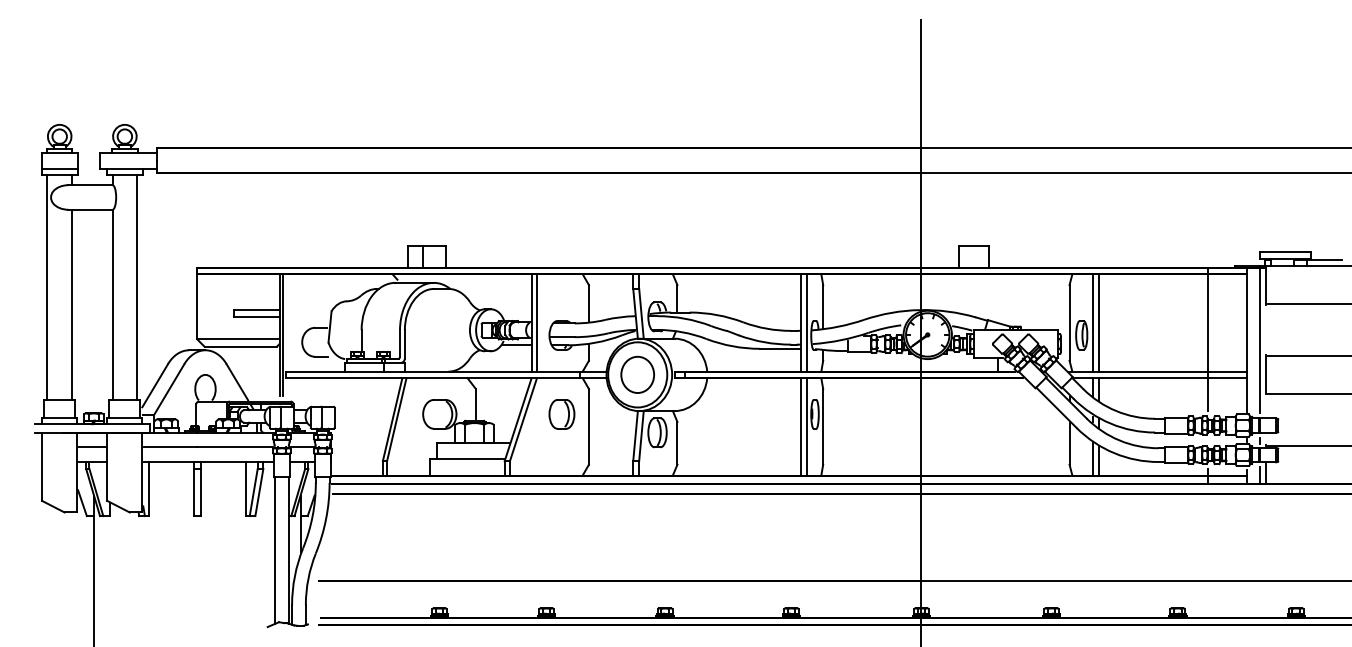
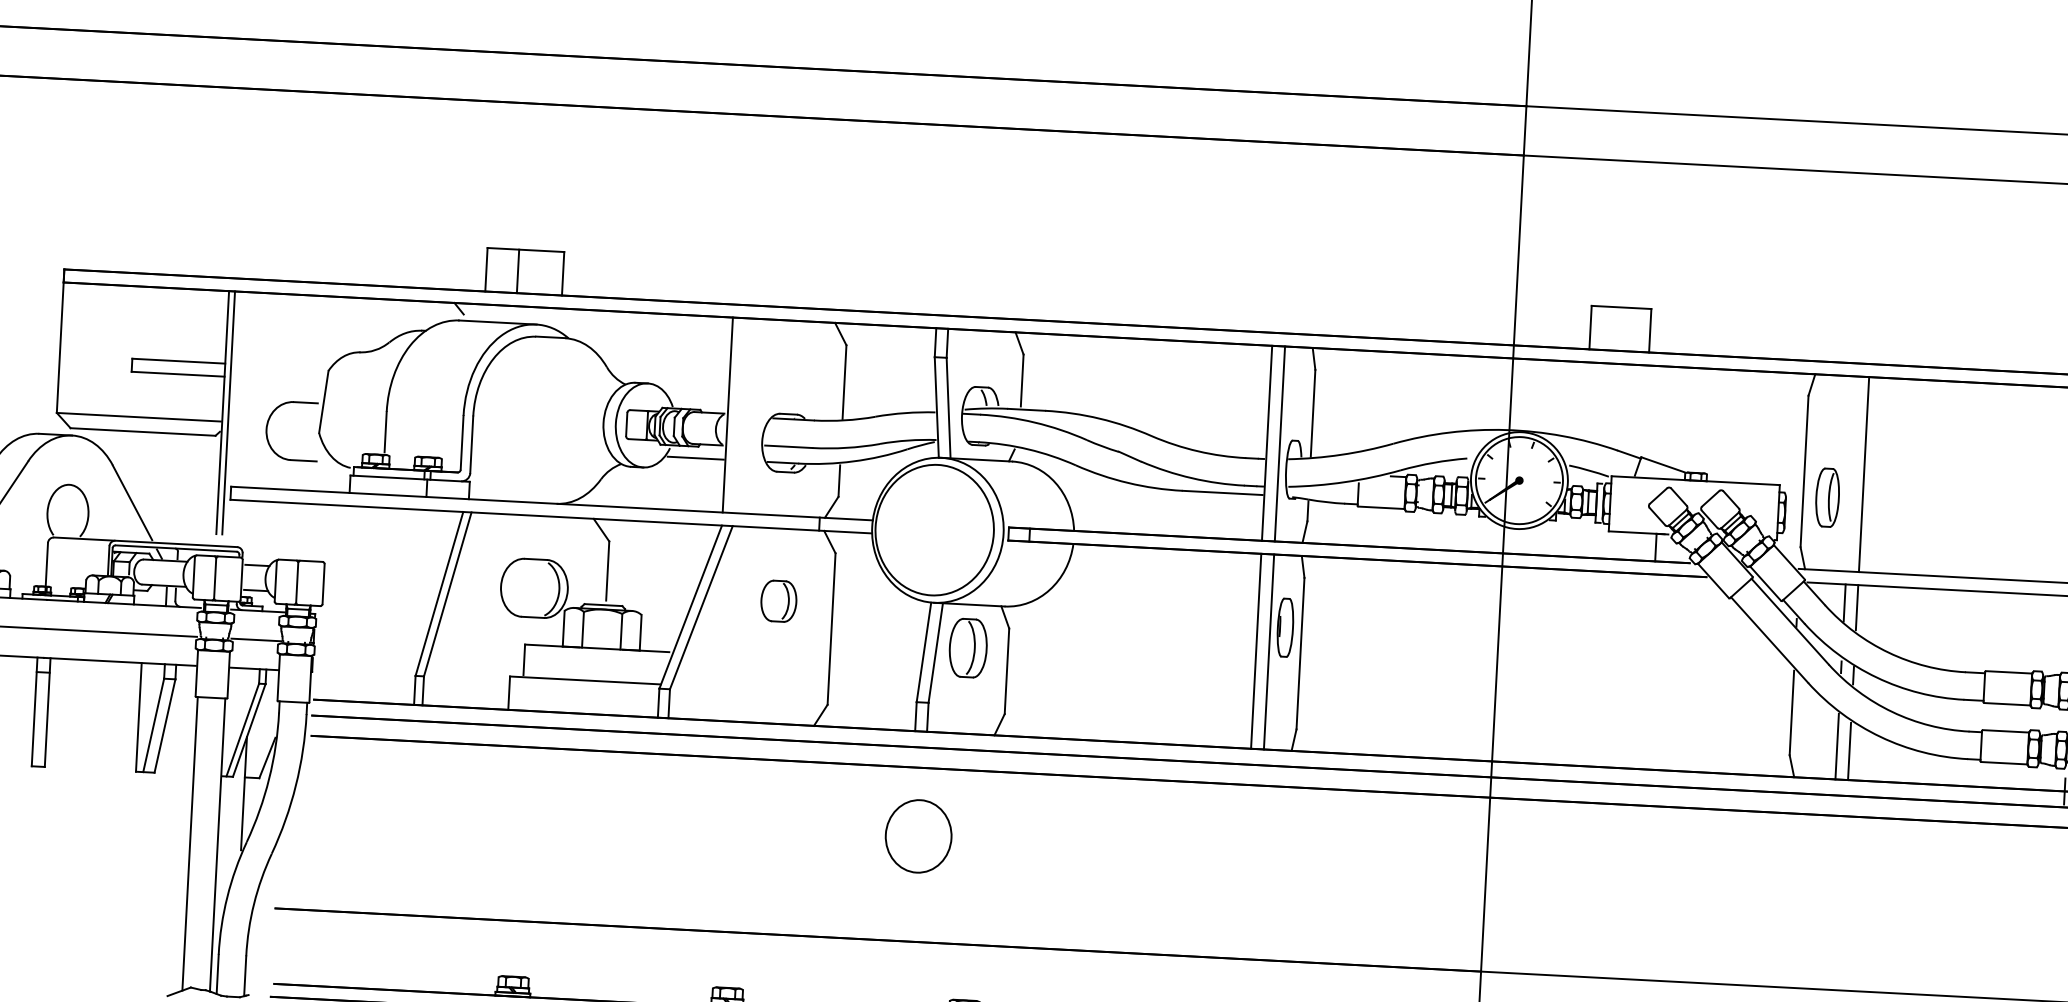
line: (537, 322) -> (739, 414), removed
line: (1093, 322) -> (1852, 473), removed
part: (637, 374) -> (918, 835), moved
part: (561, 414) -> (777, 601), size x0.7

